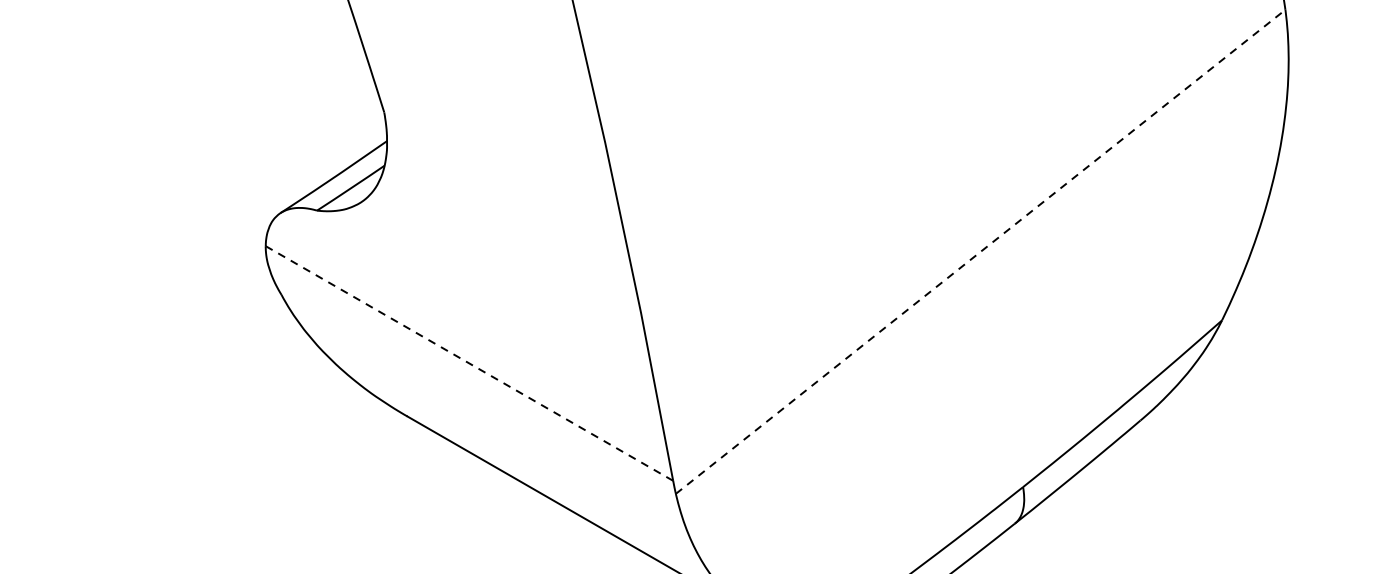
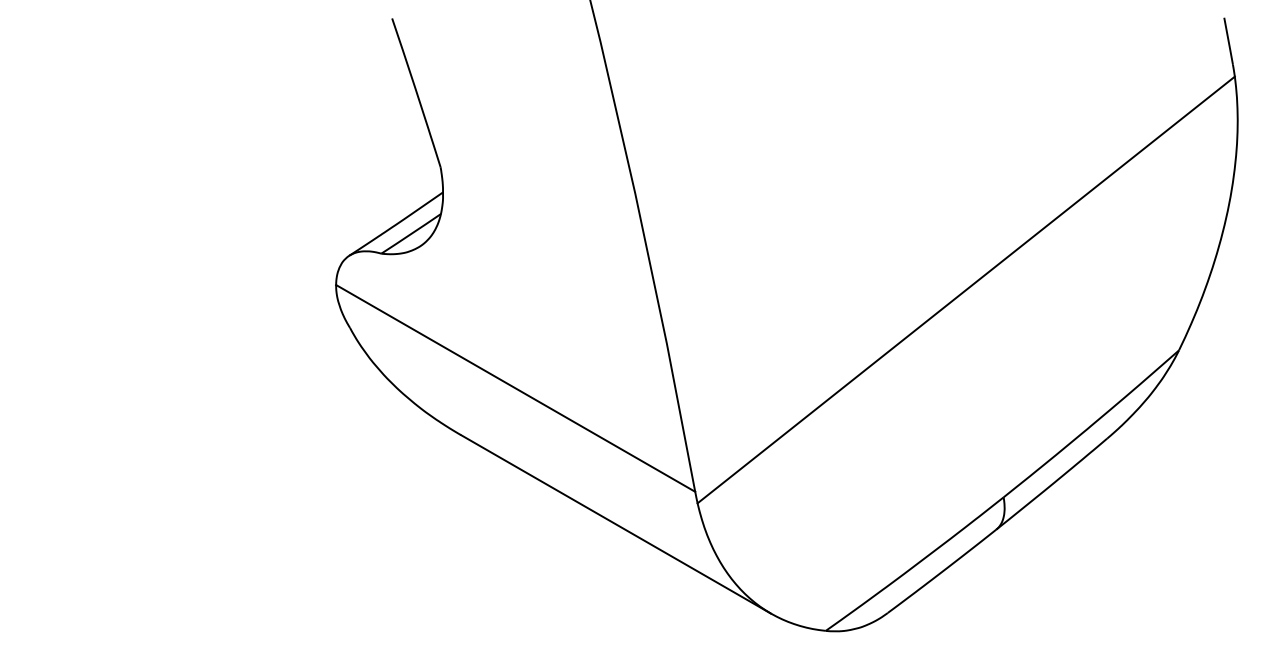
line: (980, 251) -> (966, 289), dashed -> solid
line: (469, 363) -> (515, 388), dashed -> solid

